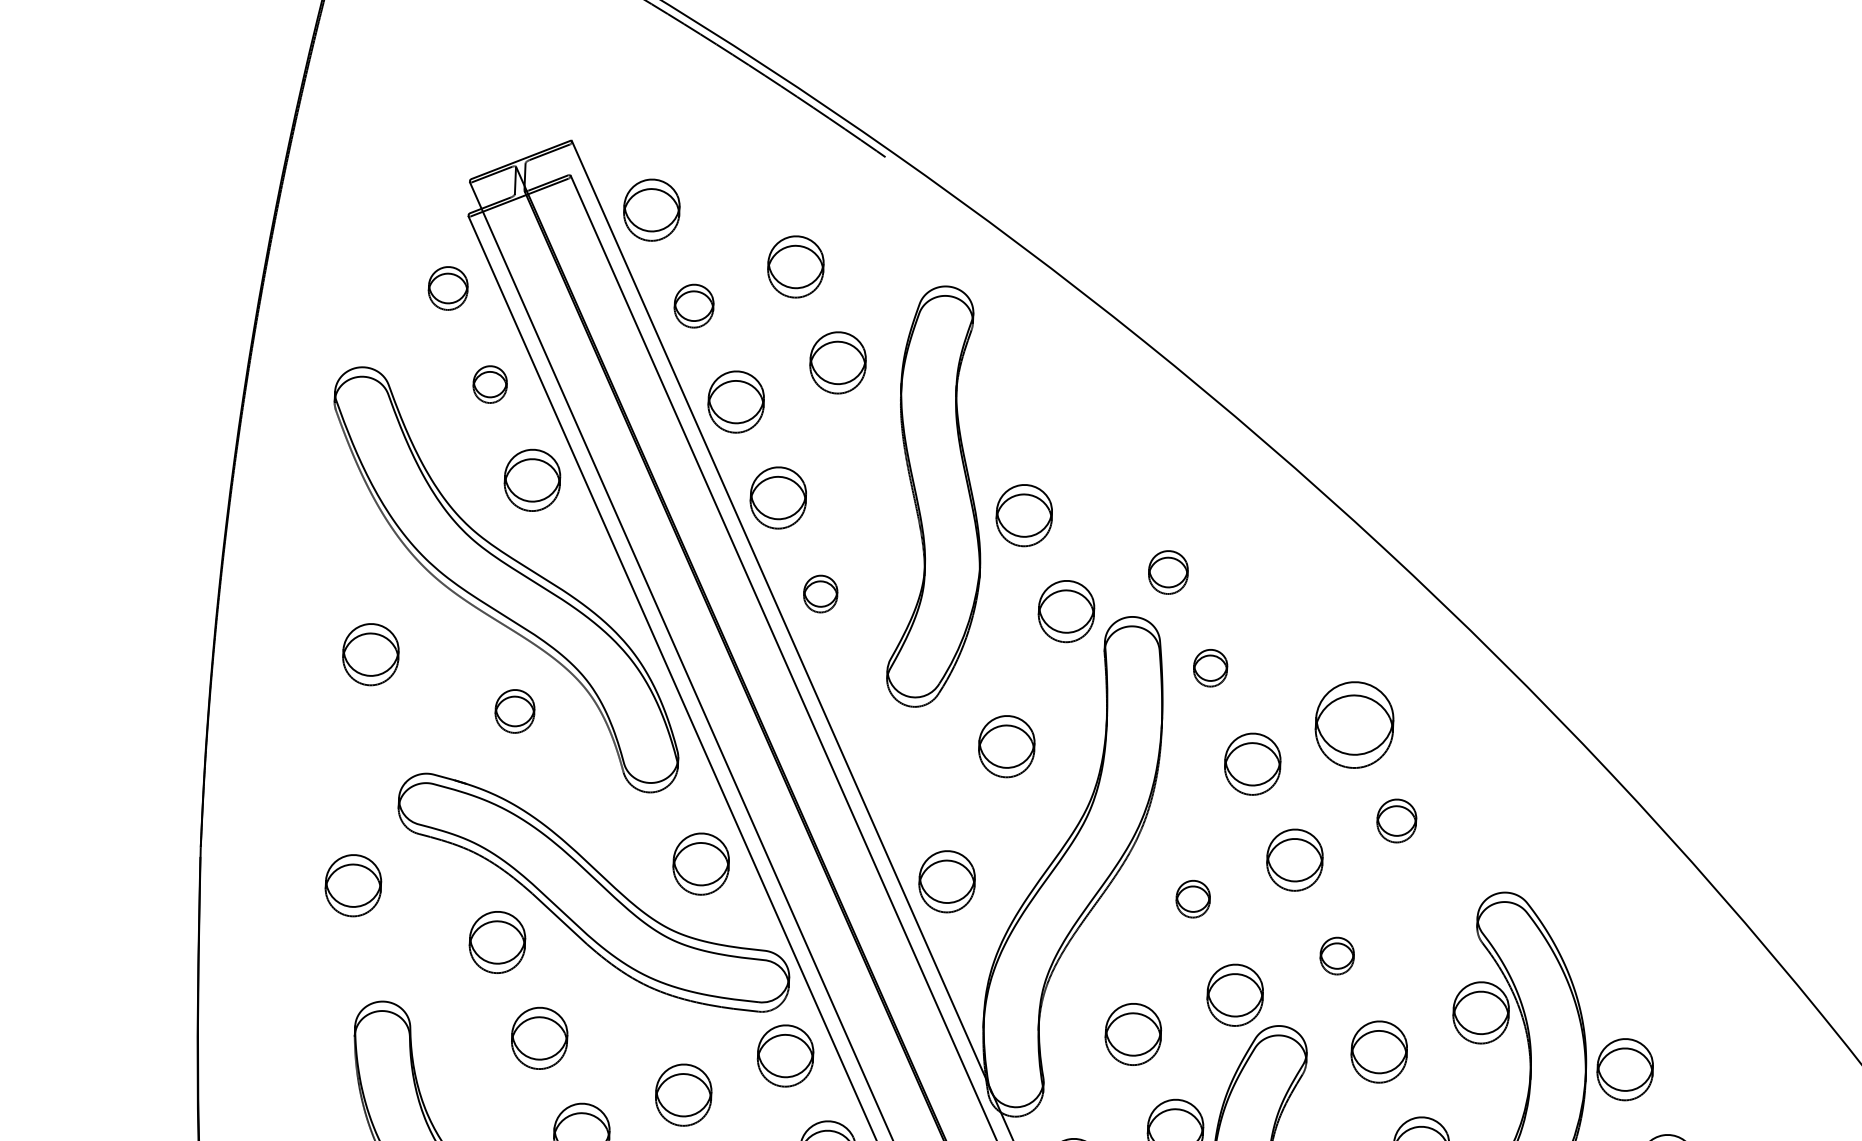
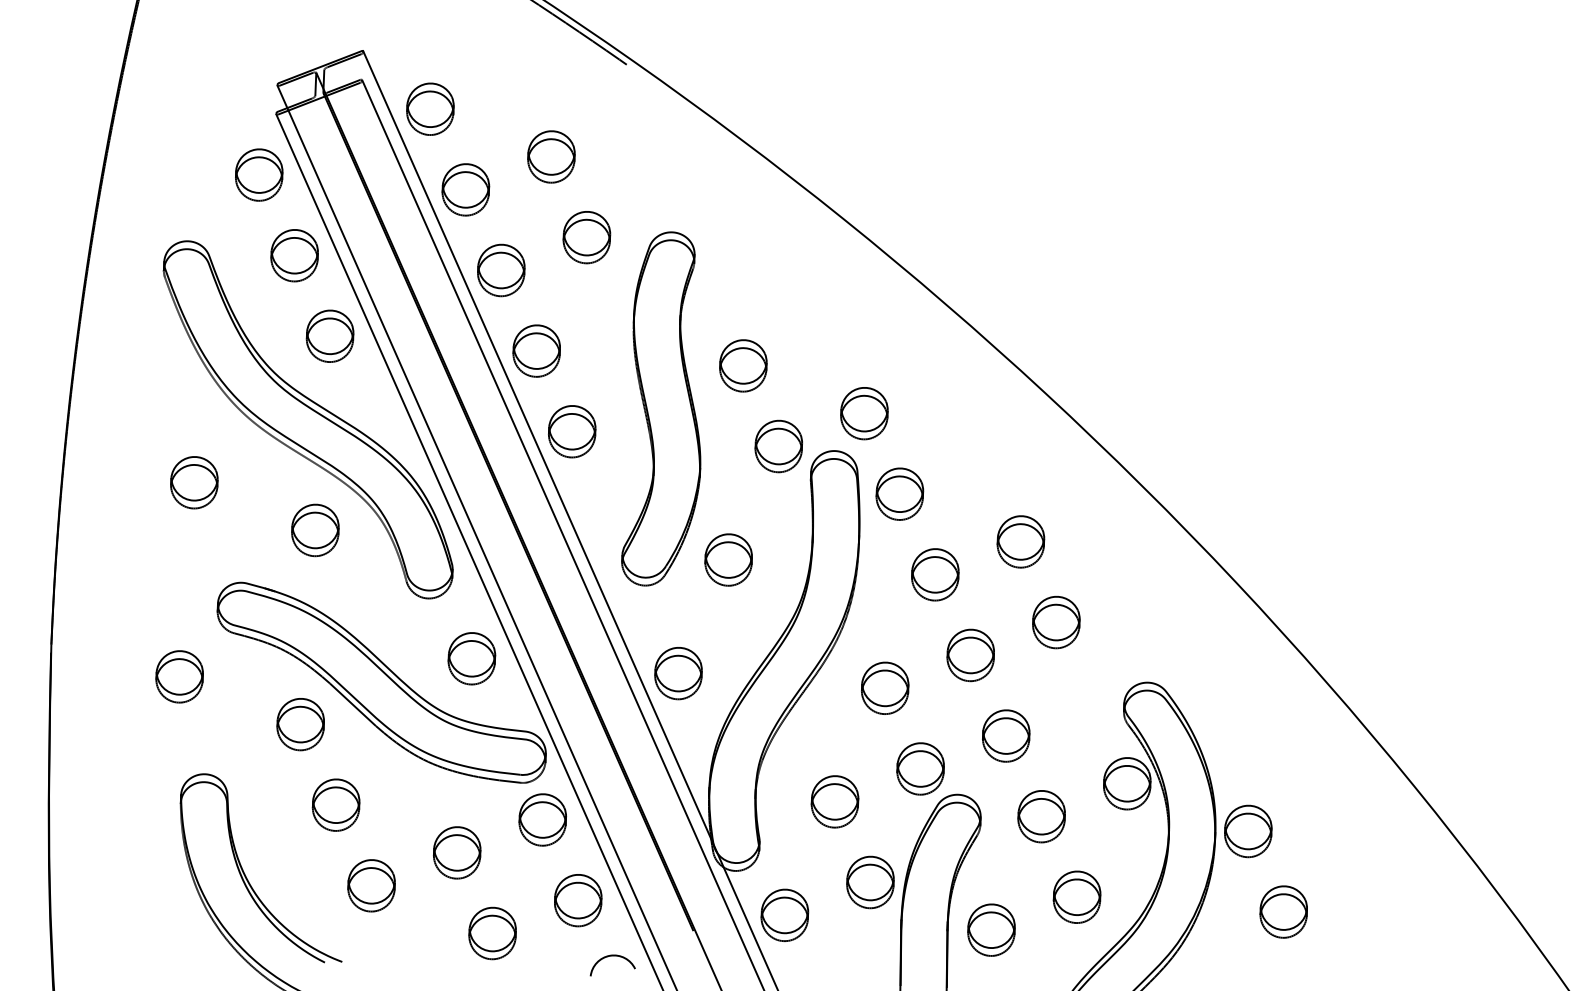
part: (448, 287) -> (259, 174), size x1.43
part: (693, 305) -> (465, 189), size x1.43
part: (490, 384) -> (294, 255), size x1.67
part: (933, 496) -> (661, 408), moved
part: (1168, 572) -> (864, 413), size x1.43
part: (820, 593) -> (572, 431), size x1.67
part: (1210, 667) -> (899, 493), size x1.67
part: (515, 711) -> (315, 530), size x1.43
part: (1354, 724) -> (1020, 541), size x0.71
part: (1396, 820) -> (1056, 622), size x1.43
part: (1193, 898) -> (885, 687), size x1.67
part: (1337, 955) -> (1006, 735), size x1.67

